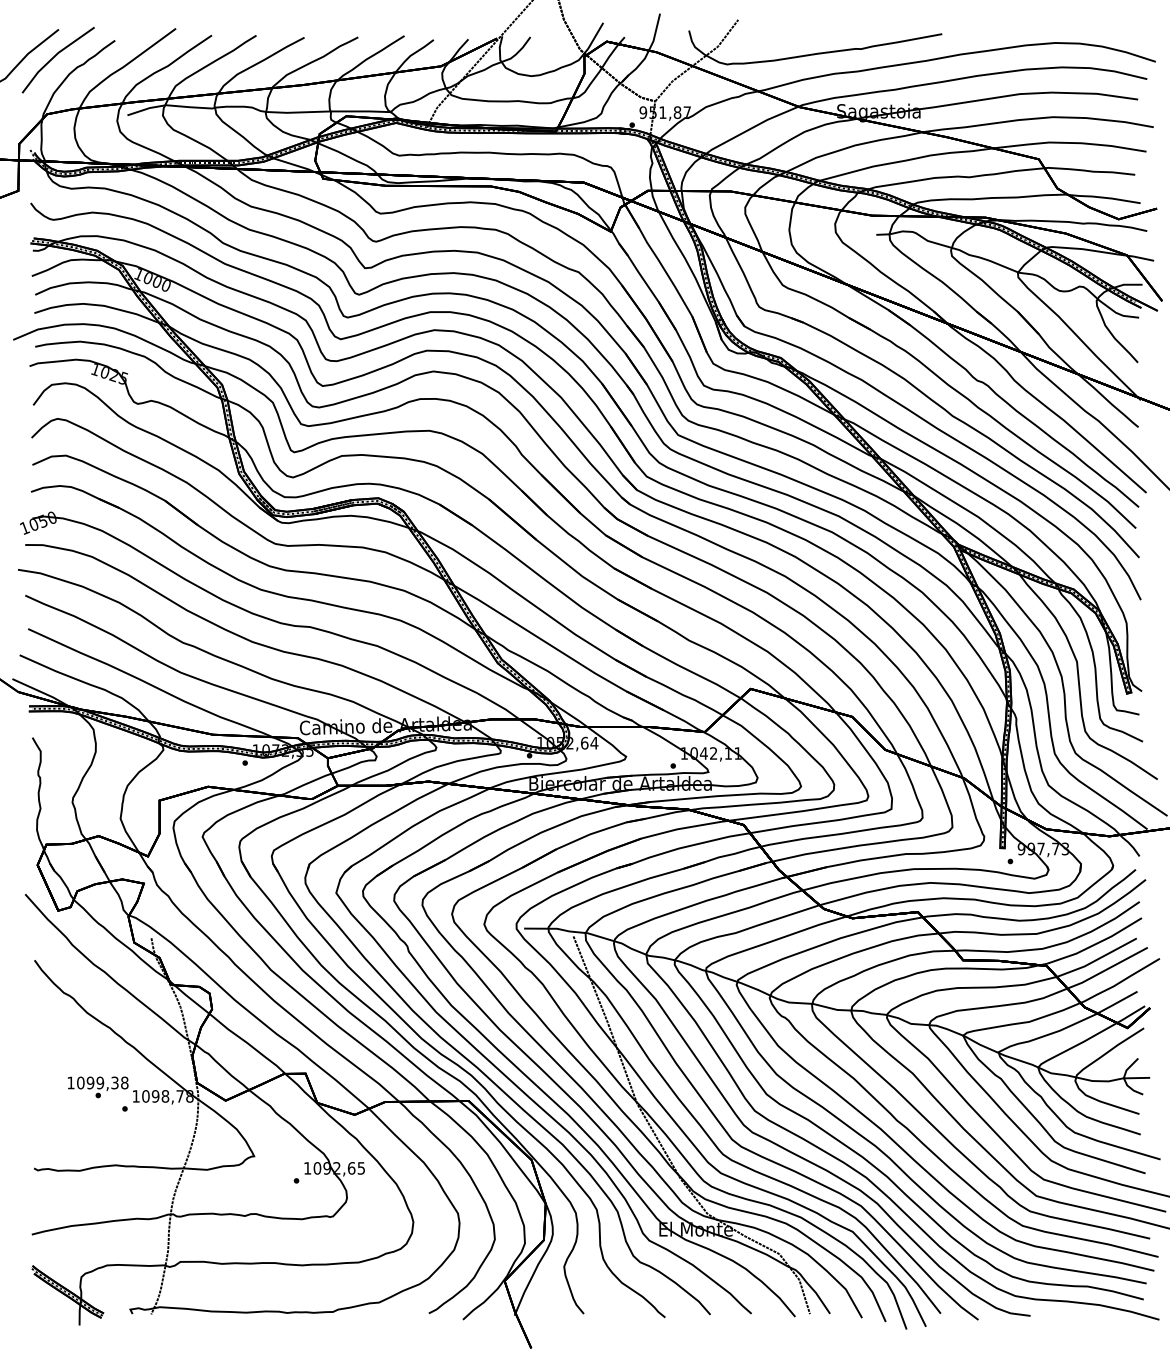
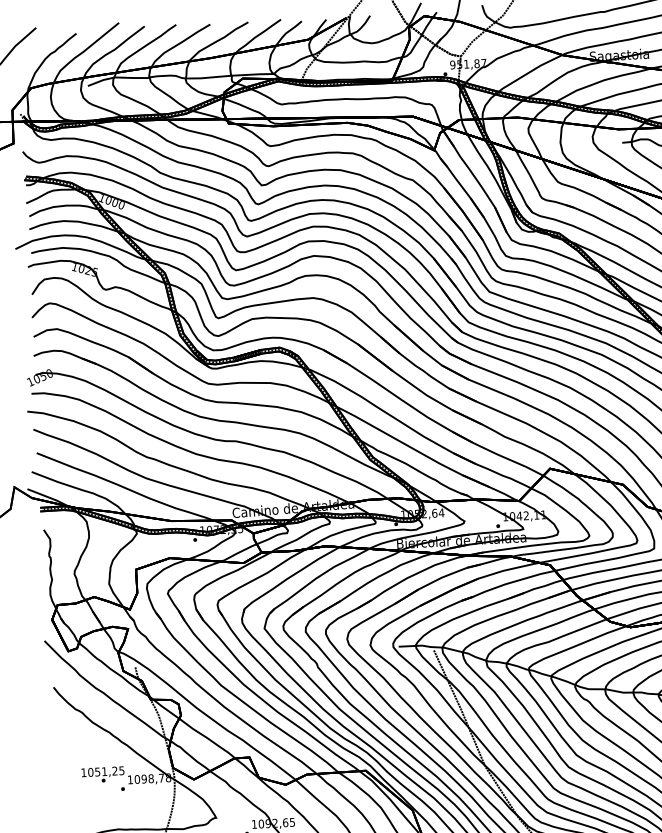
line: (56, 56) -> (35, 47), removed
text: (107, 1082) -> (109, 771), 1099,38 -> 1051,25

